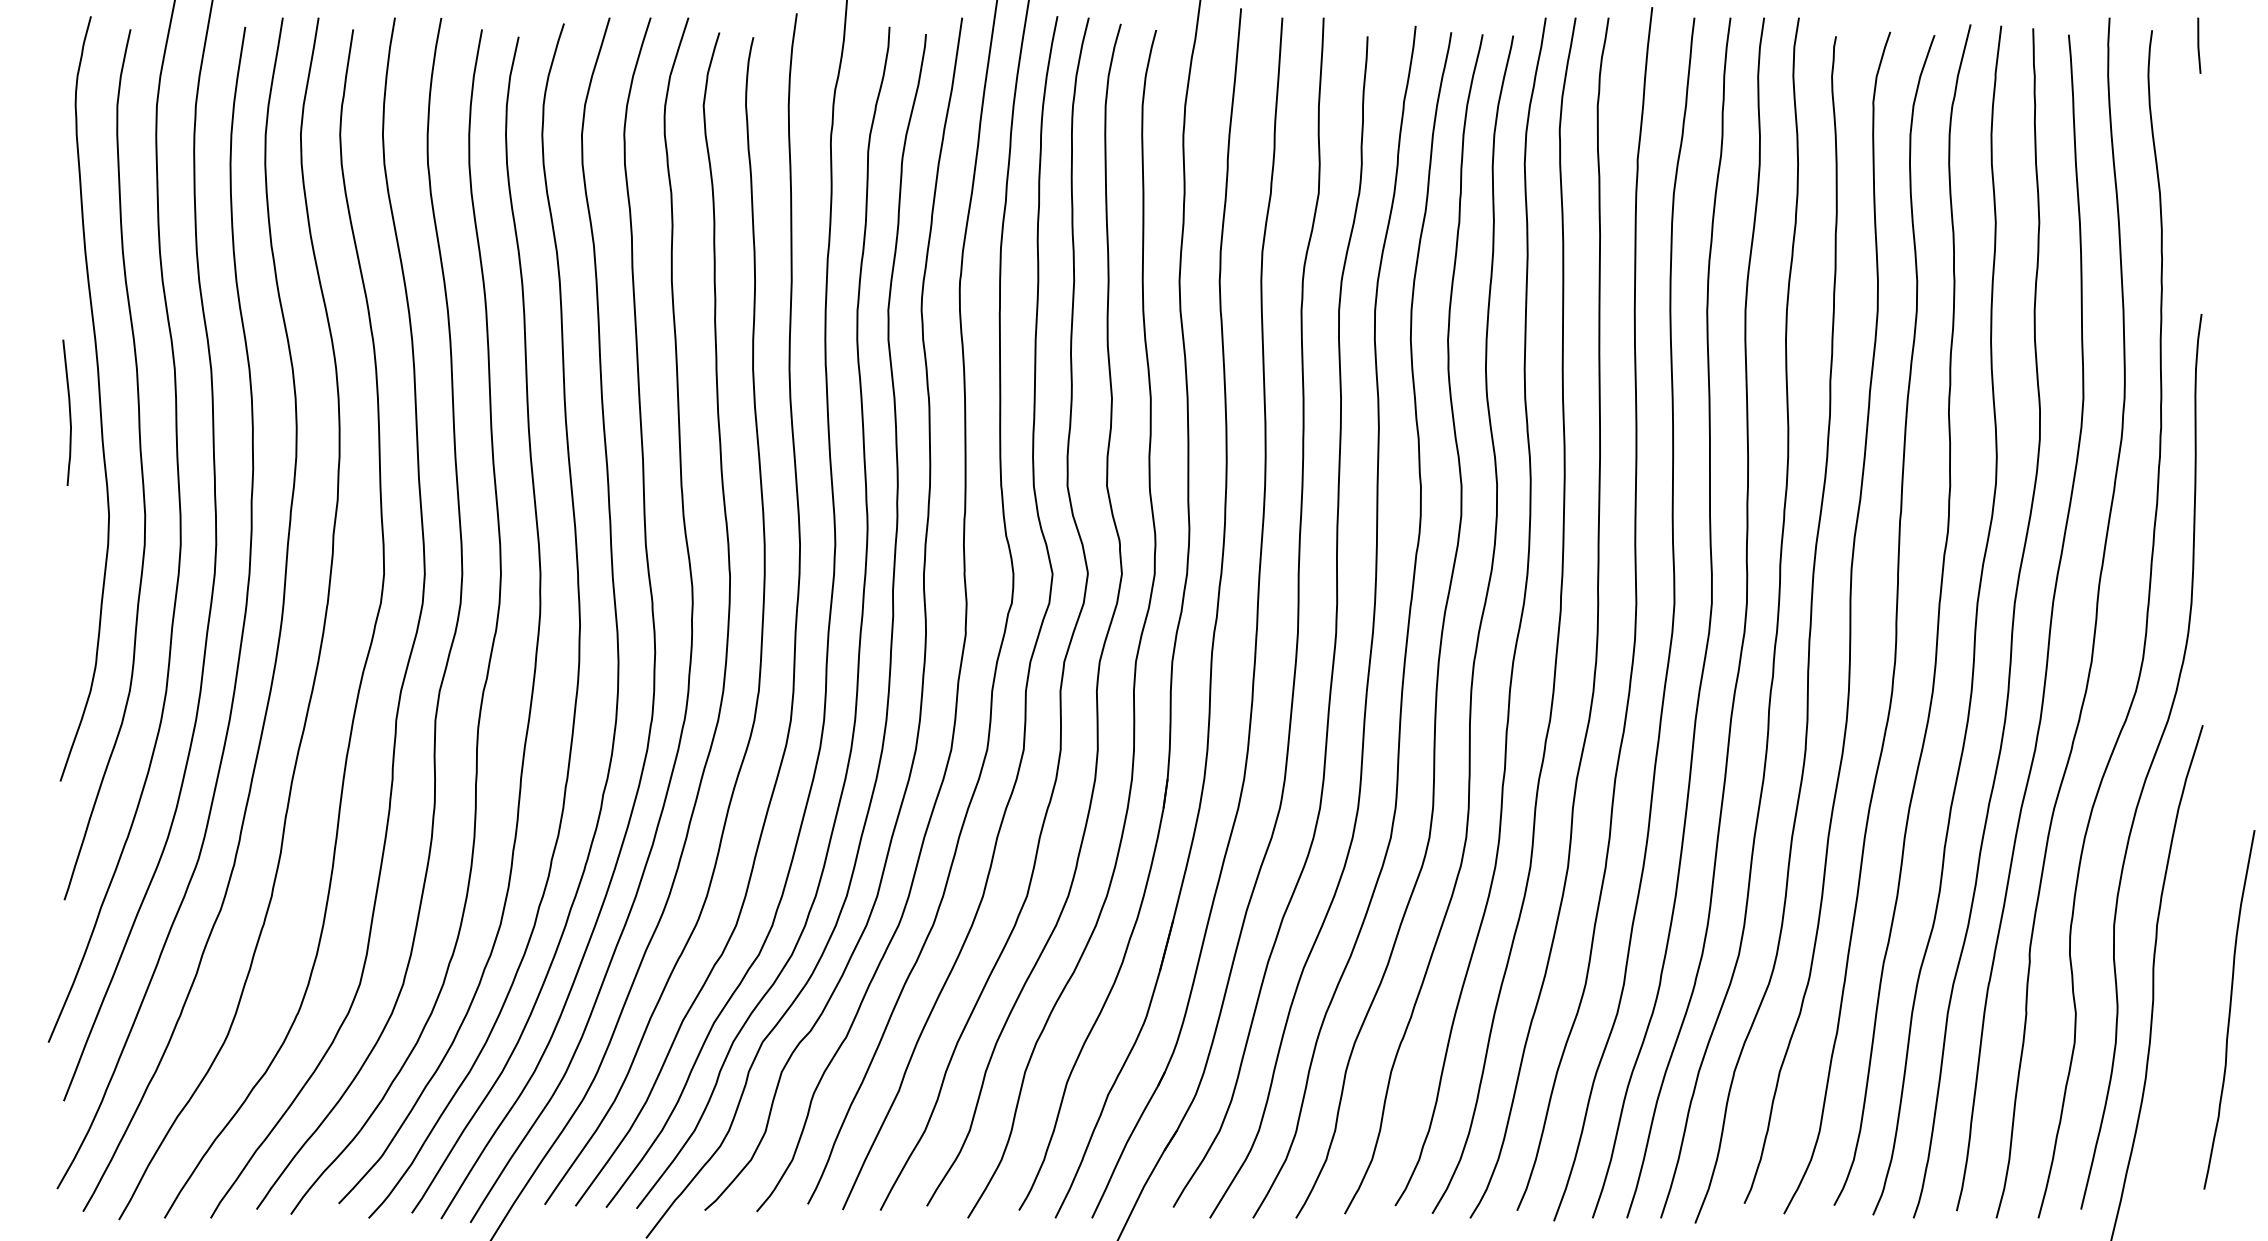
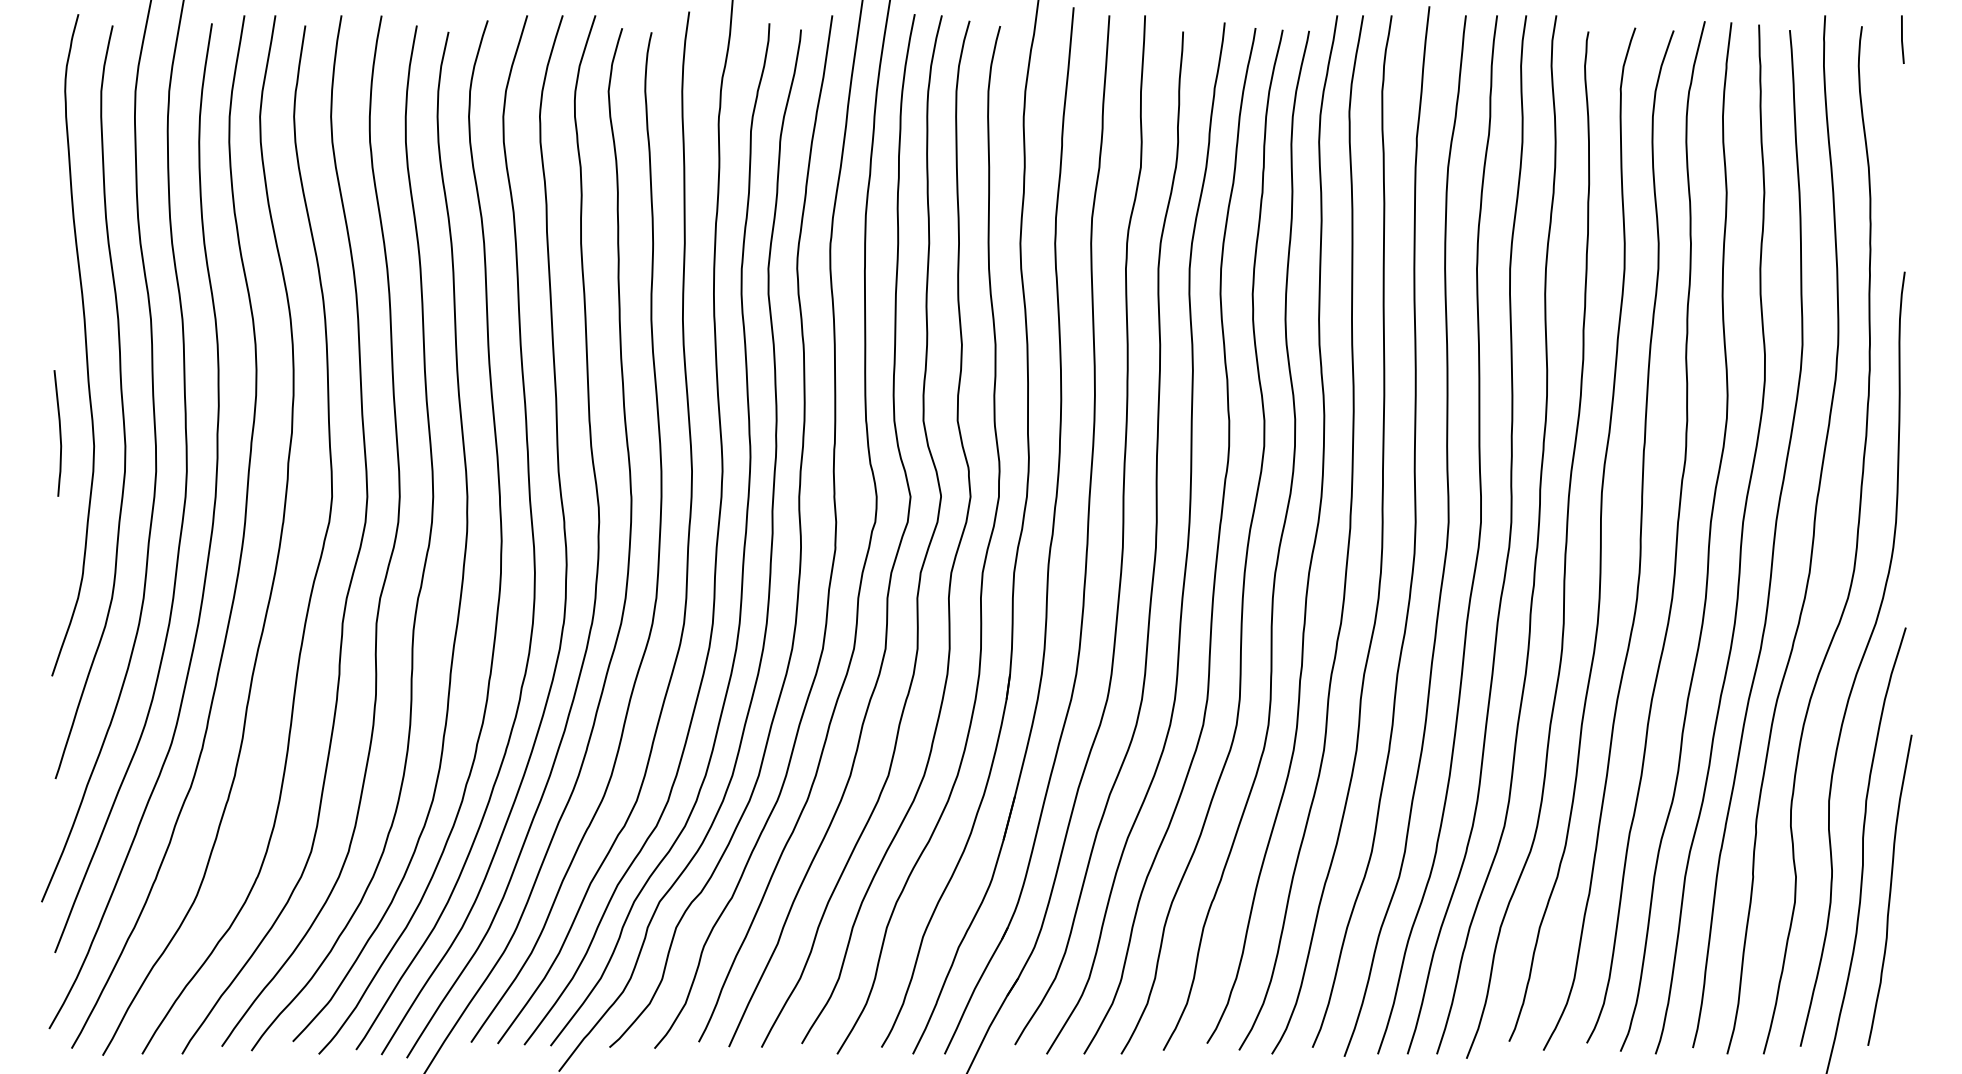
curve: (69, 412) -> (59, 433), moved
curve: (2229, 1009) -> (1889, 890), moved

